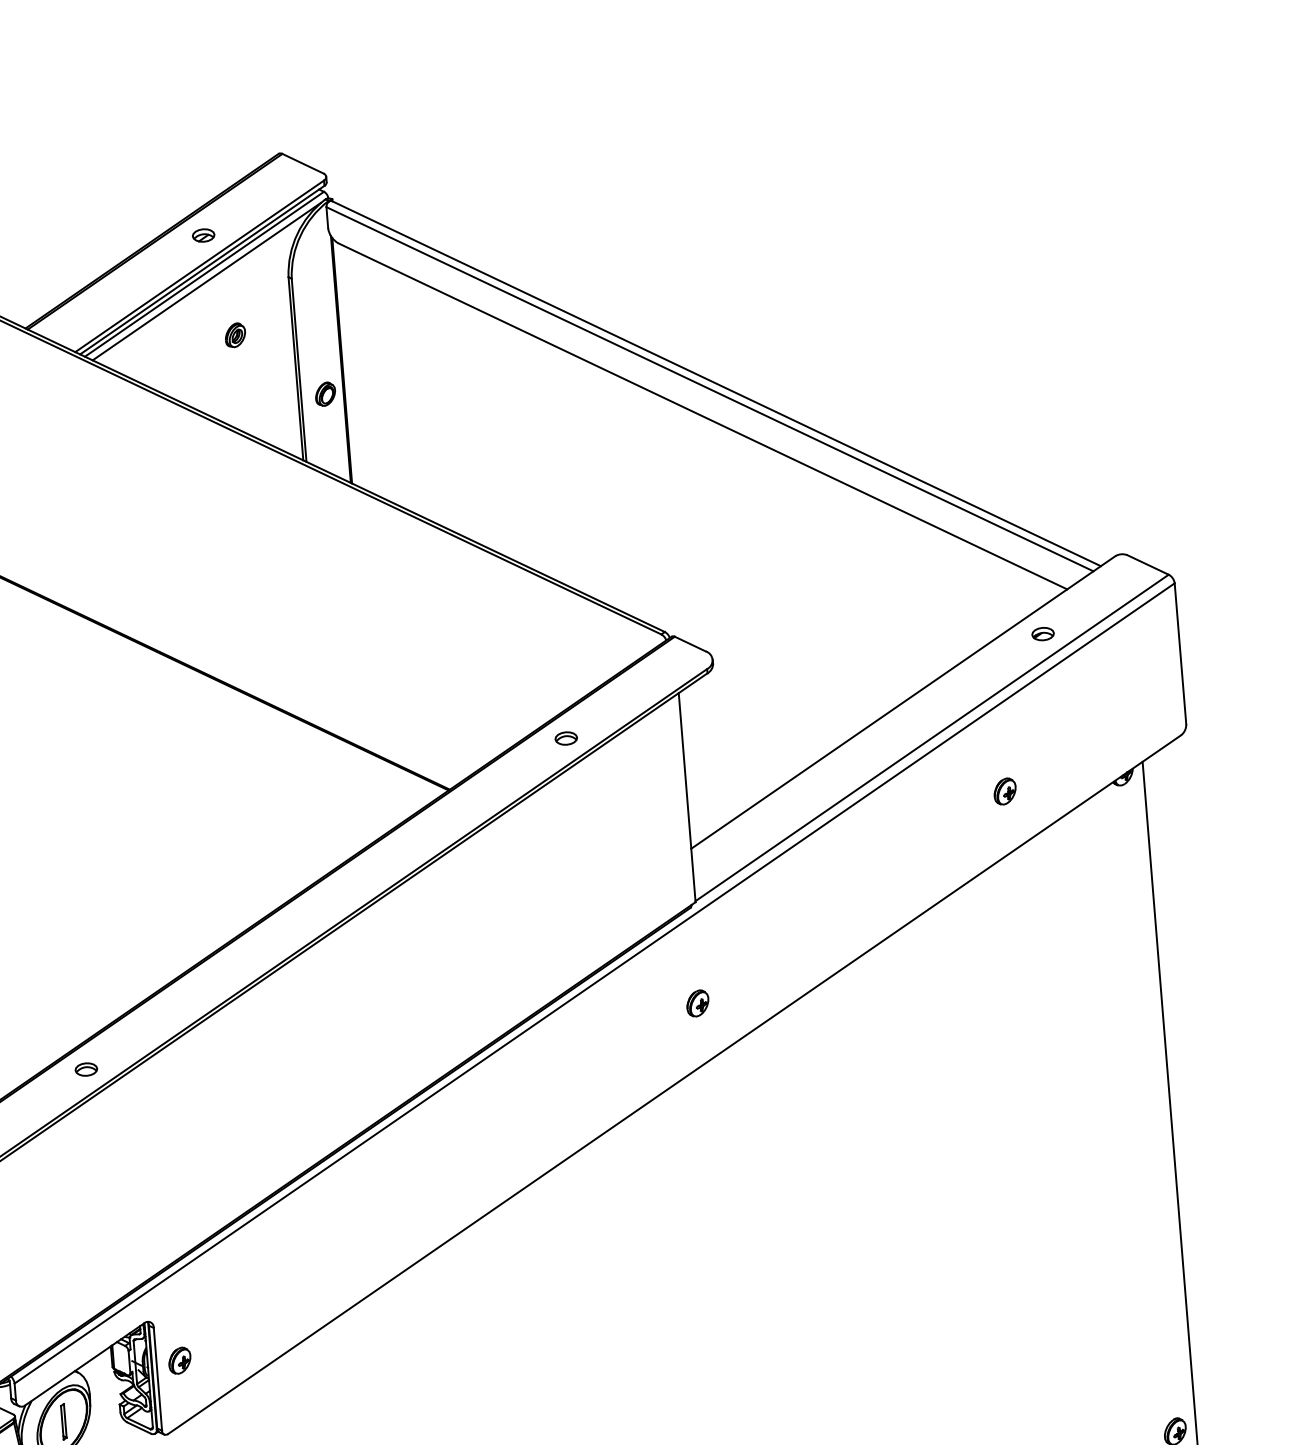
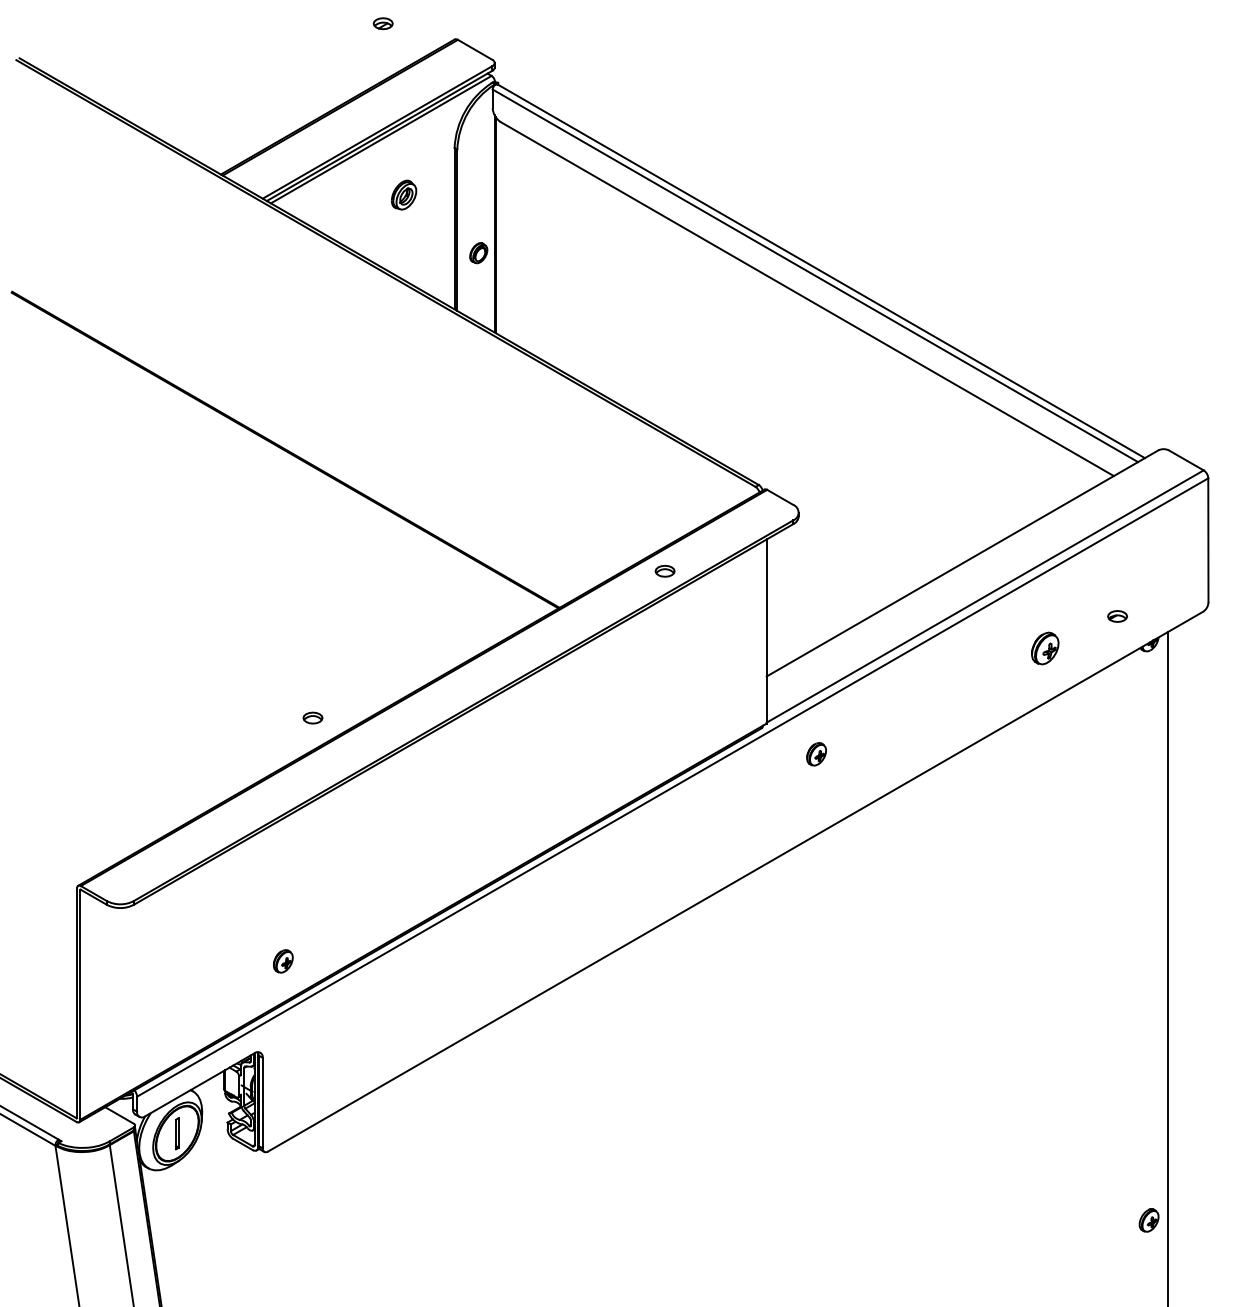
part: (202, 235) -> (382, 23), moved
line: (206, 281) -> (382, 146), removed
part: (234, 335) -> (403, 195), size x1.4
part: (1043, 634) -> (1117, 616), moved
part: (1005, 791) -> (1045, 648), size x1.4
part: (697, 1003) -> (816, 754), moved
part: (85, 1068) -> (312, 717), moved
part: (180, 1360) -> (283, 961), moved

